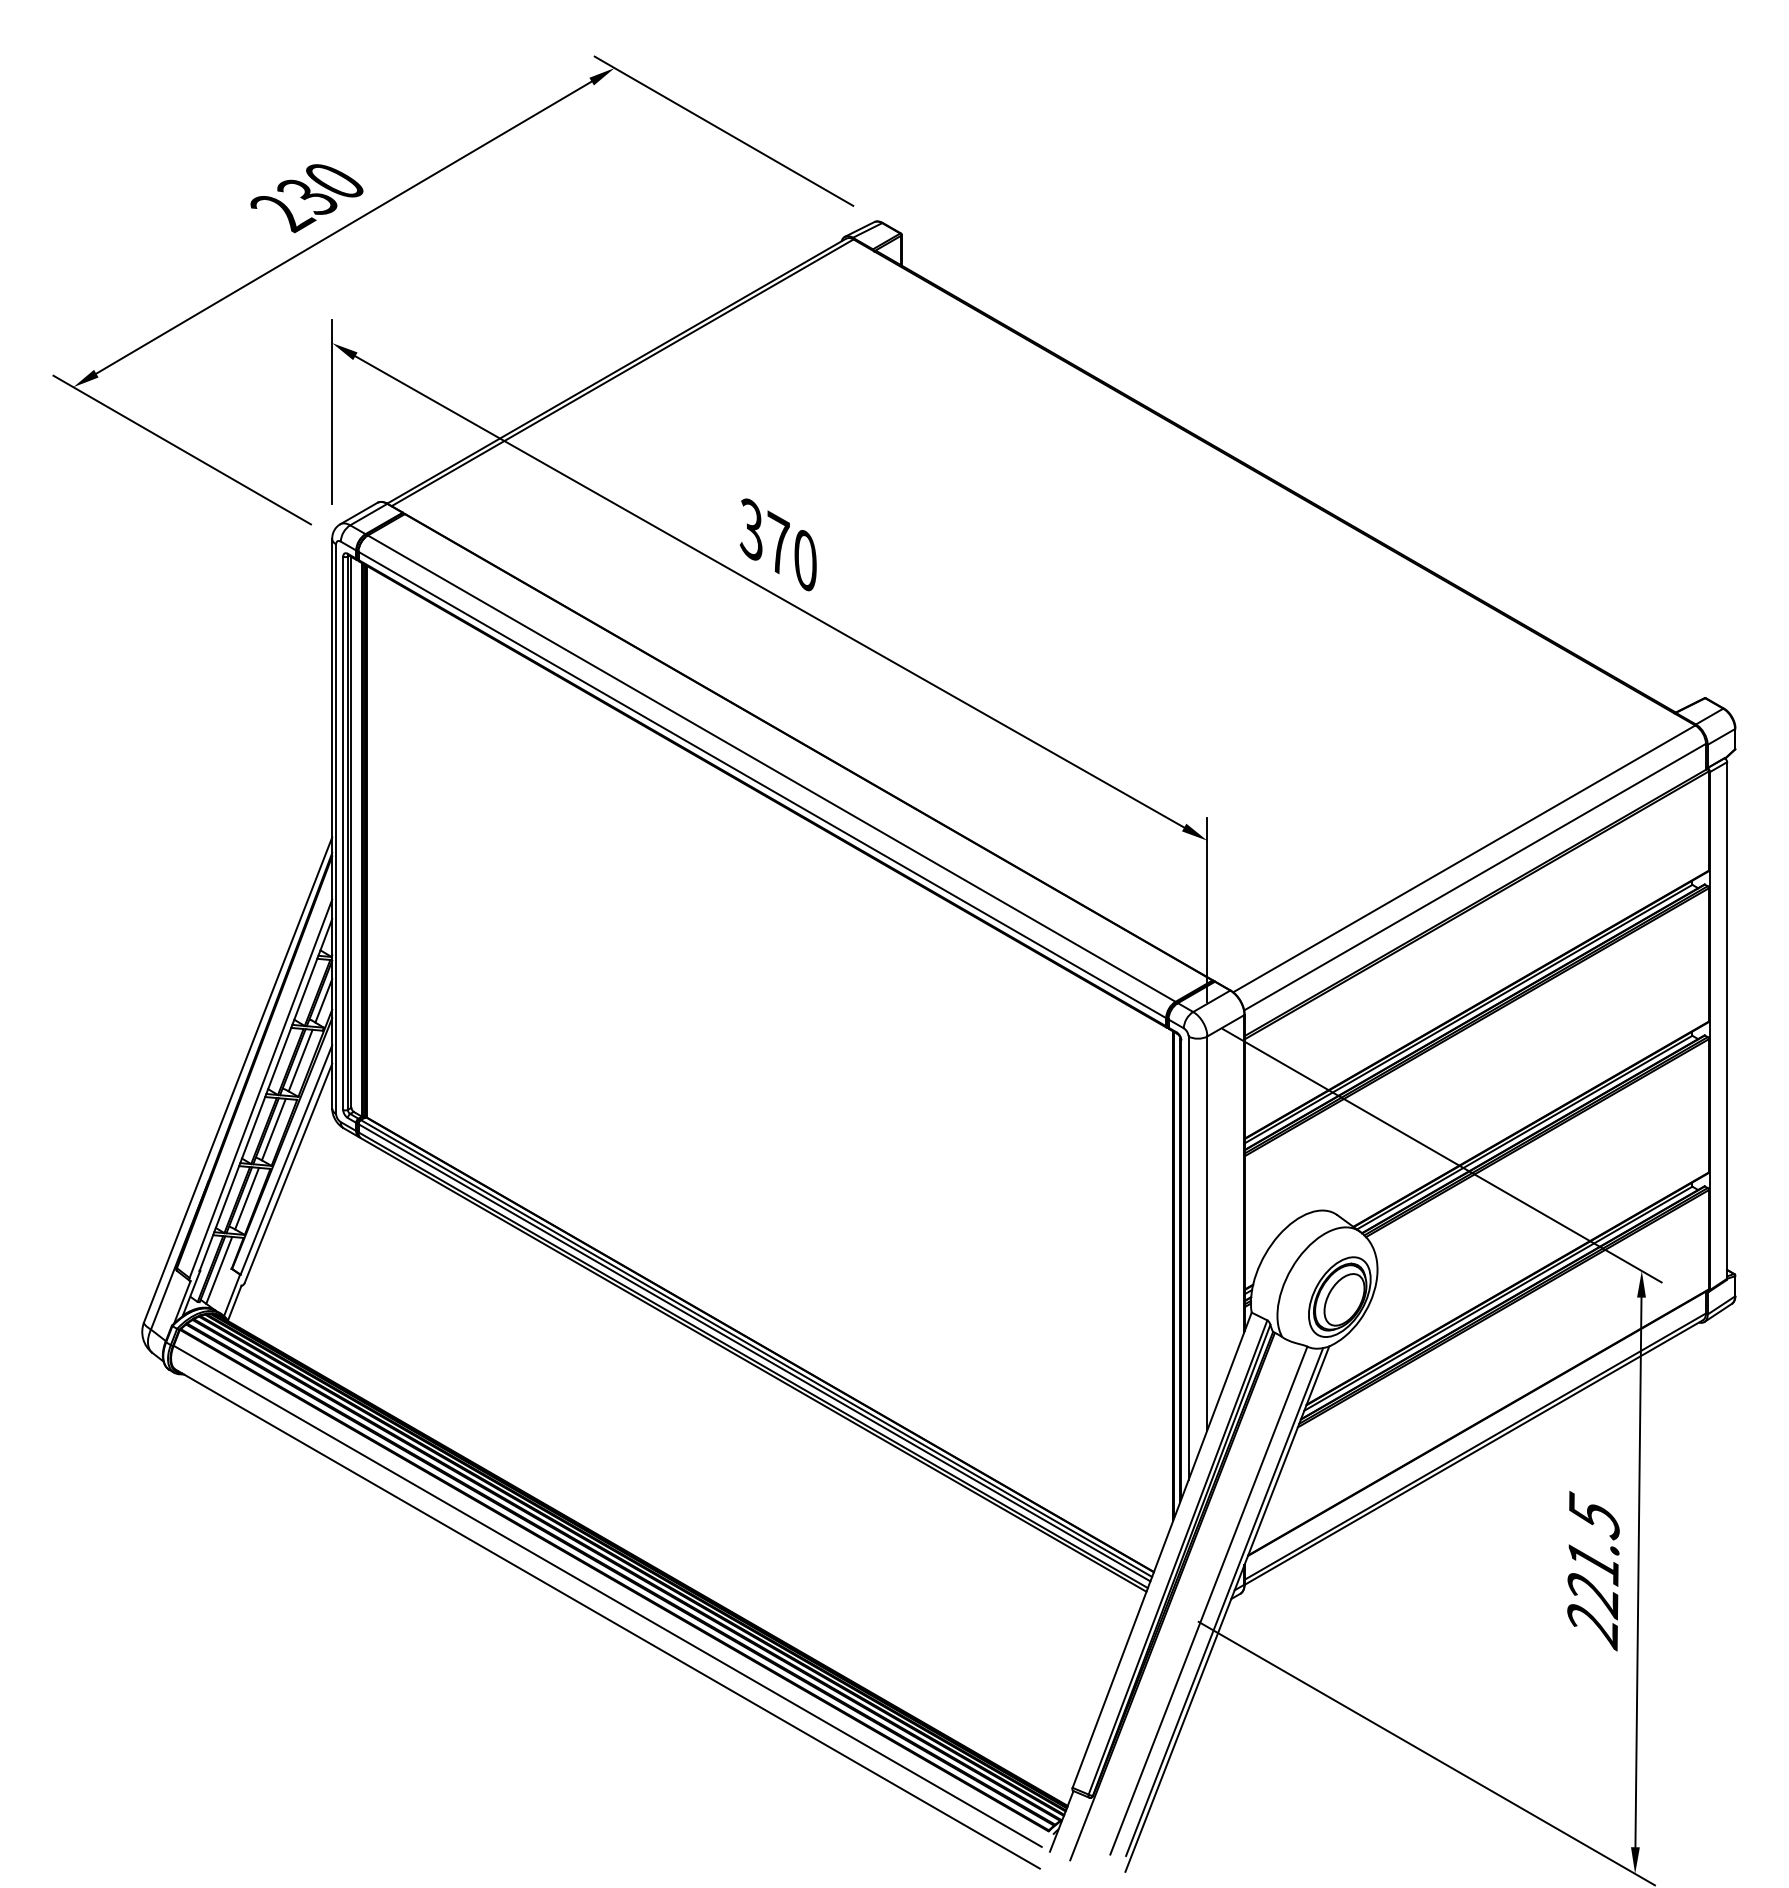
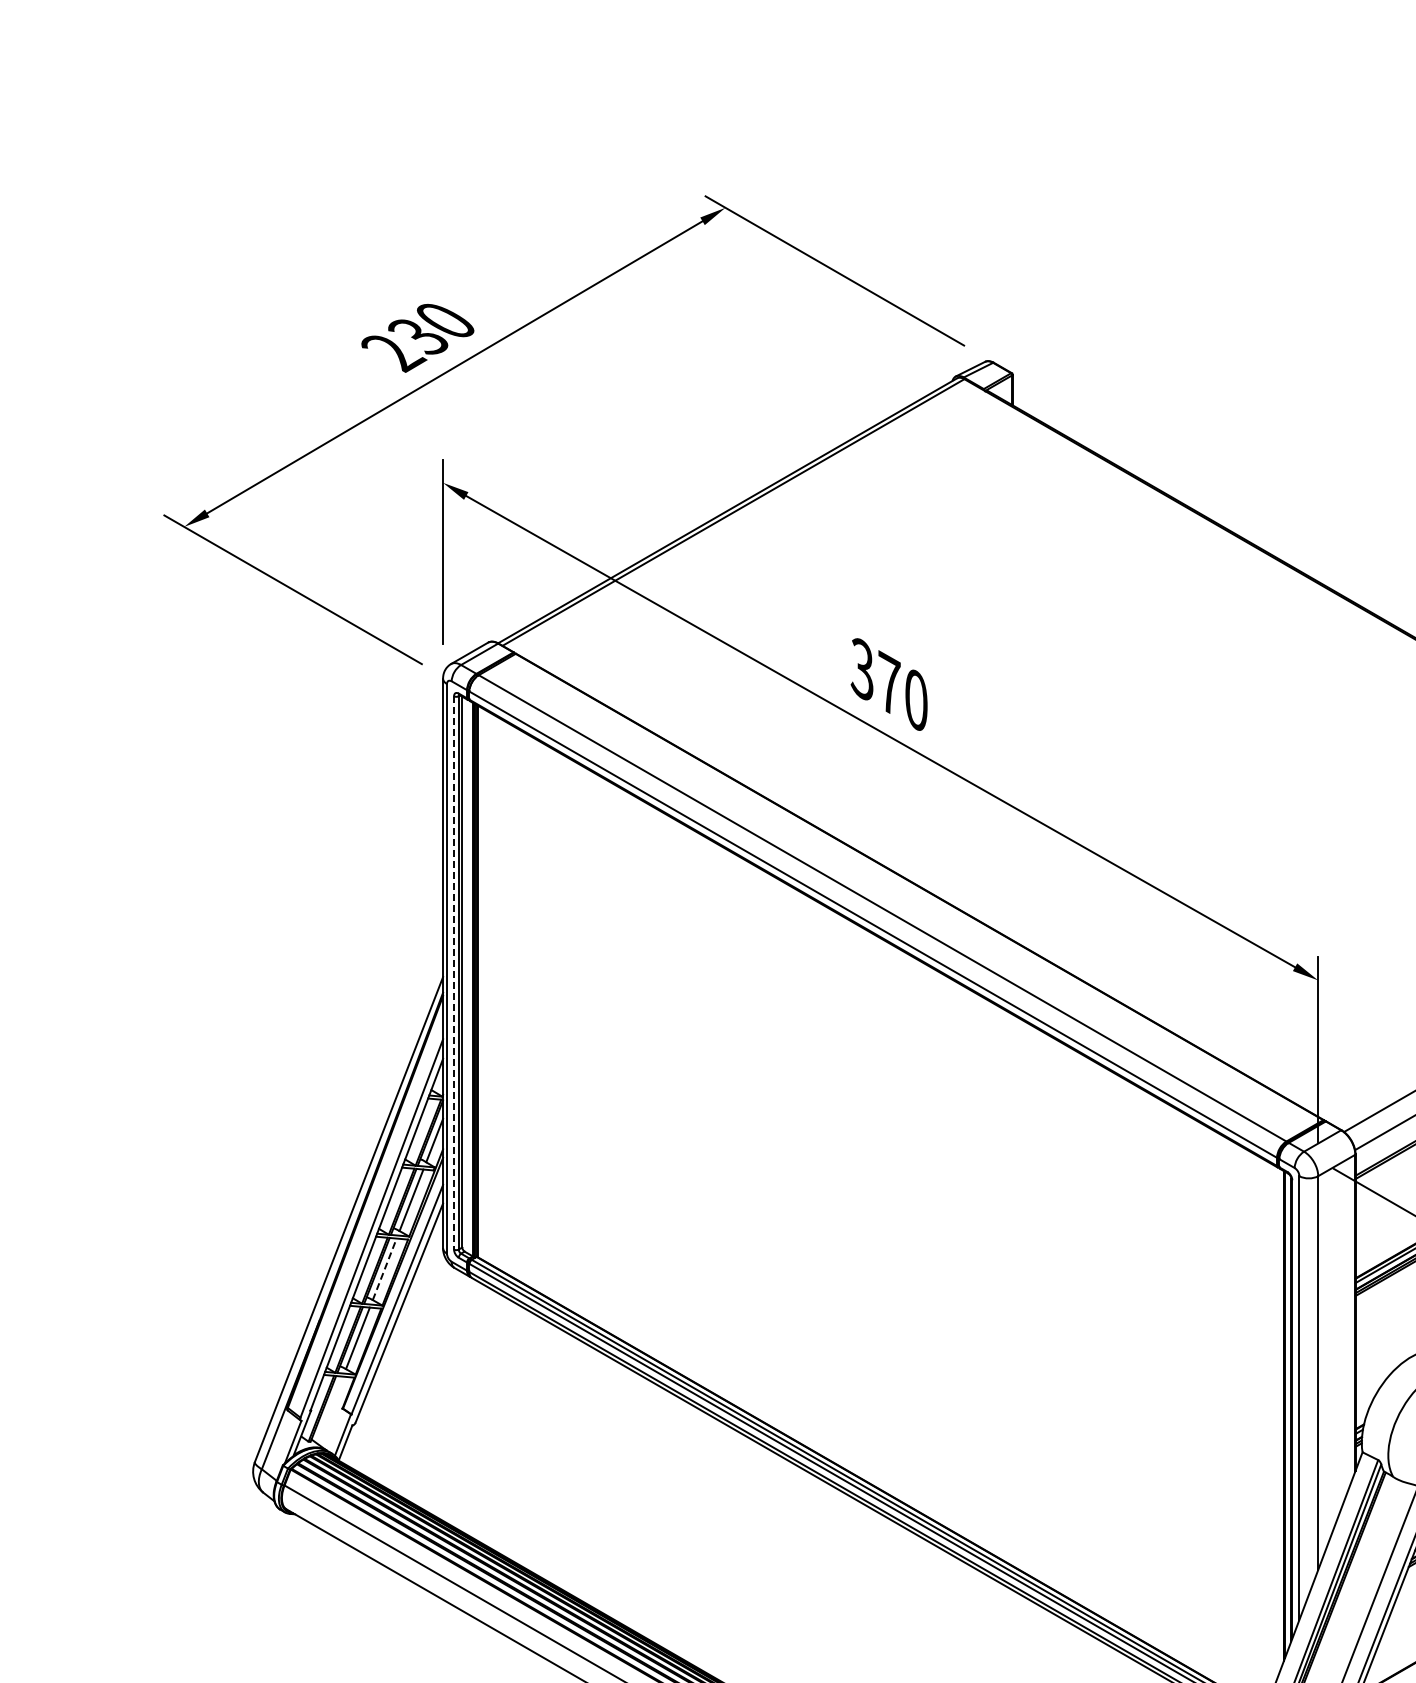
line: (343, 833) -> (454, 973), solid -> dashed
line: (273, 1129) -> (384, 1269), solid -> dashed
line: (219, 1269) -> (330, 1409), removed

